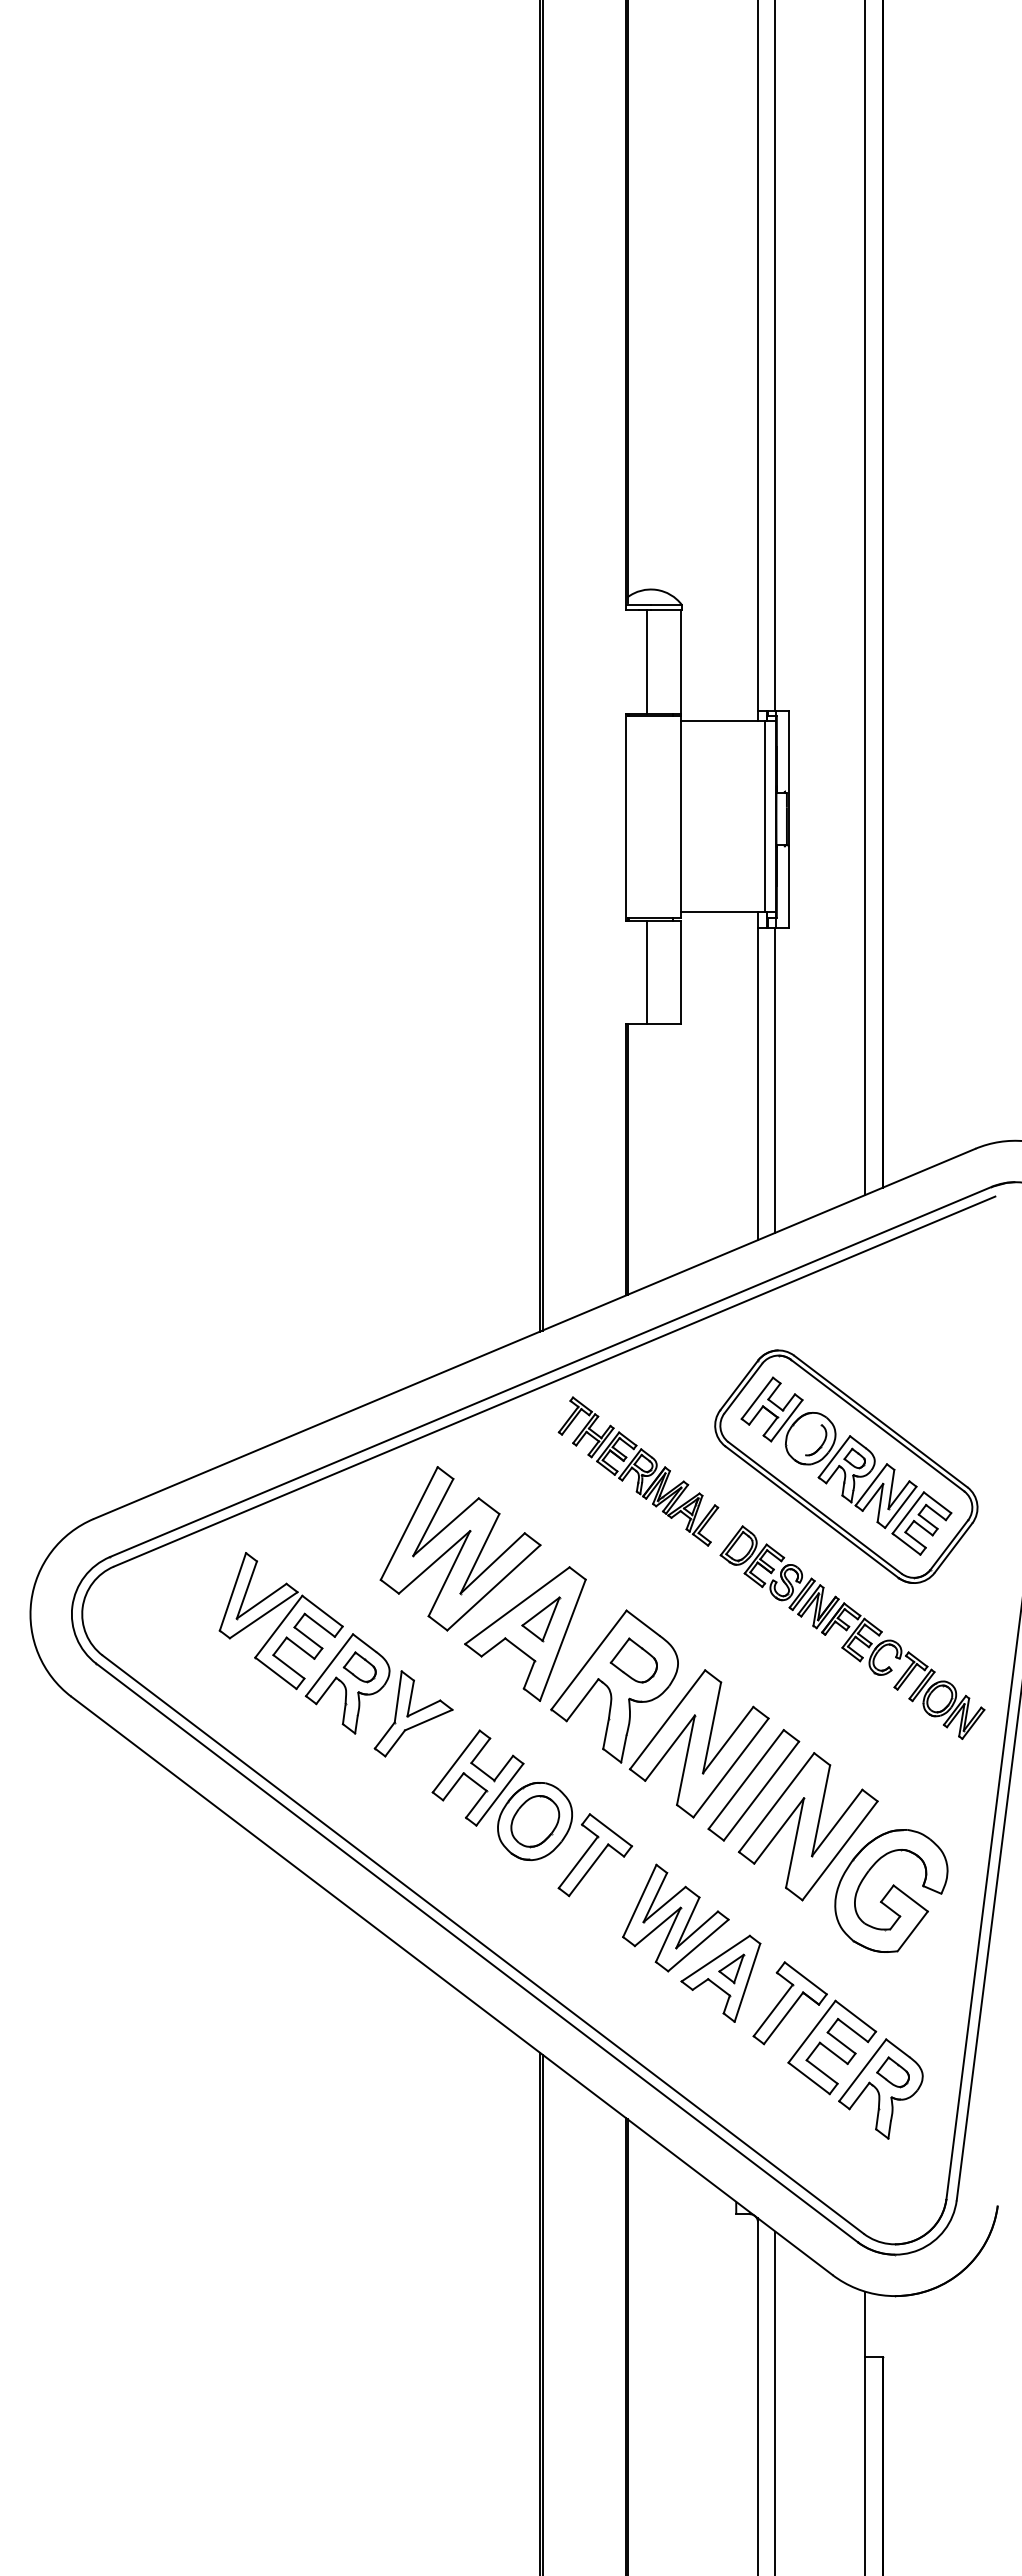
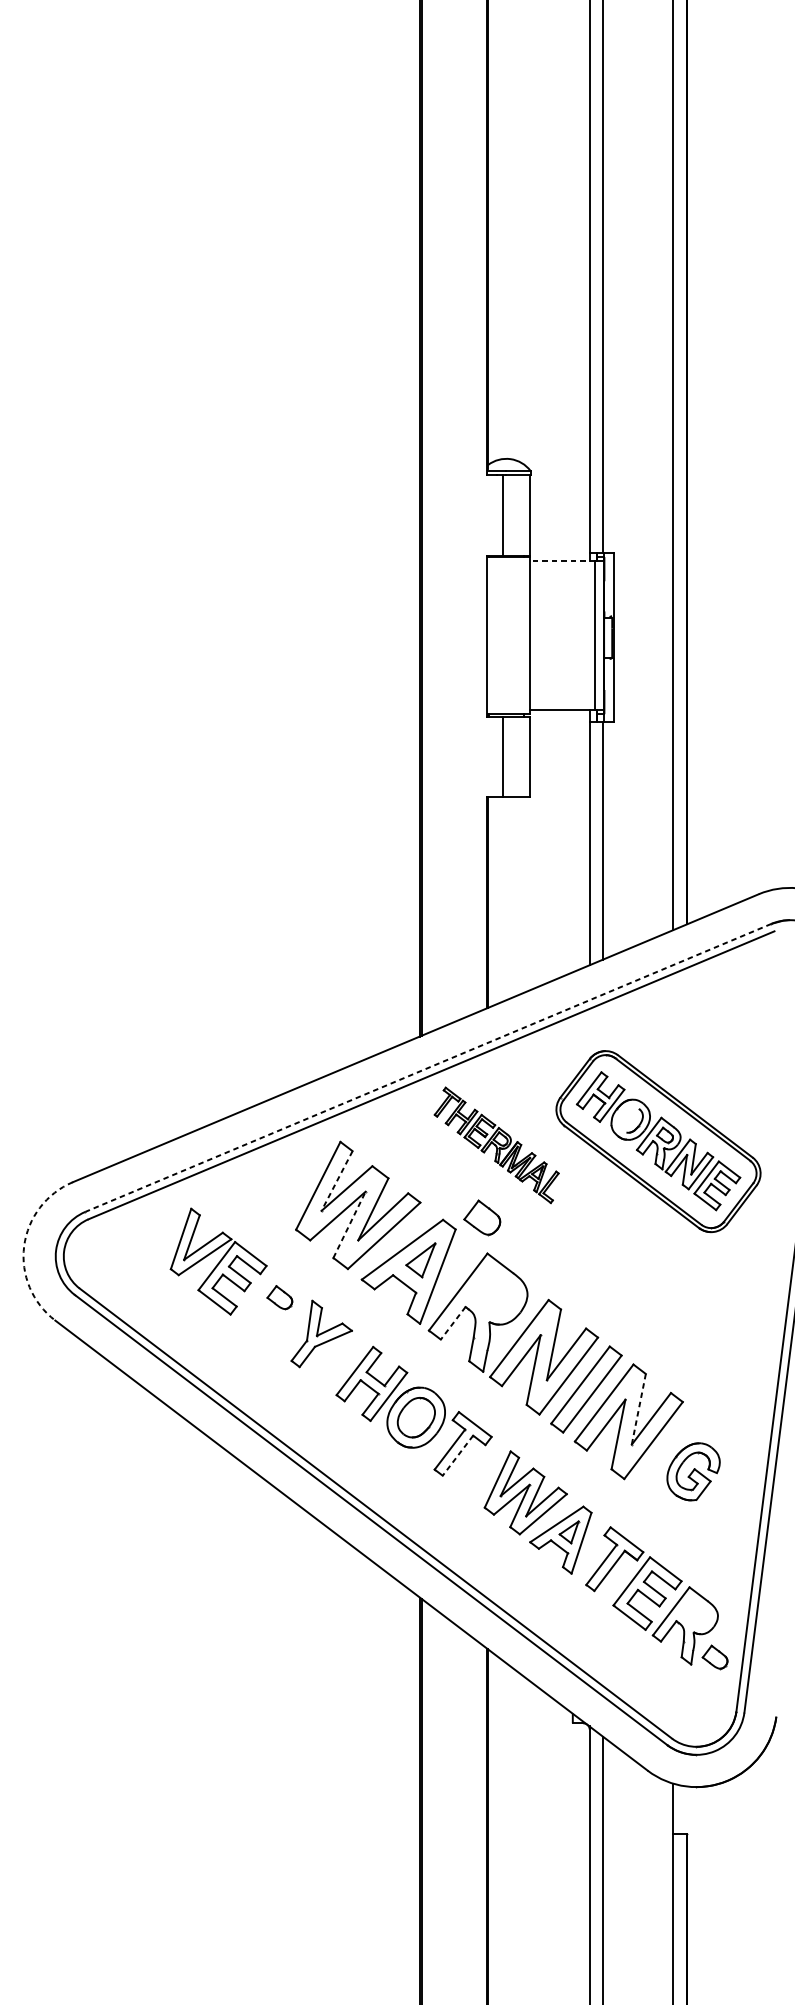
line: (723, 720) -> (562, 560), solid -> dashed
line: (550, 1372) -> (428, 1068), solid -> dashed
line: (433, 1517) -> (337, 1181), solid -> dashed
line: (449, 1573) -> (349, 1224), solid -> dashed
arc: (31, 1601) -> (24, 1246), solid -> dashed
part: (852, 1632) -> (663, 1270), removed
part: (633, 1660) -> (481, 1217), moved
part: (347, 1683) -> (270, 1310), removed
line: (582, 1700) -> (453, 1323), solid -> dashed
line: (820, 1811) -> (638, 1409), solid -> dashed
line: (588, 1870) -> (457, 1455), solid -> dashed
part: (891, 1890) -> (693, 1471), size x0.6
part: (892, 2072) -> (714, 1657), moved

